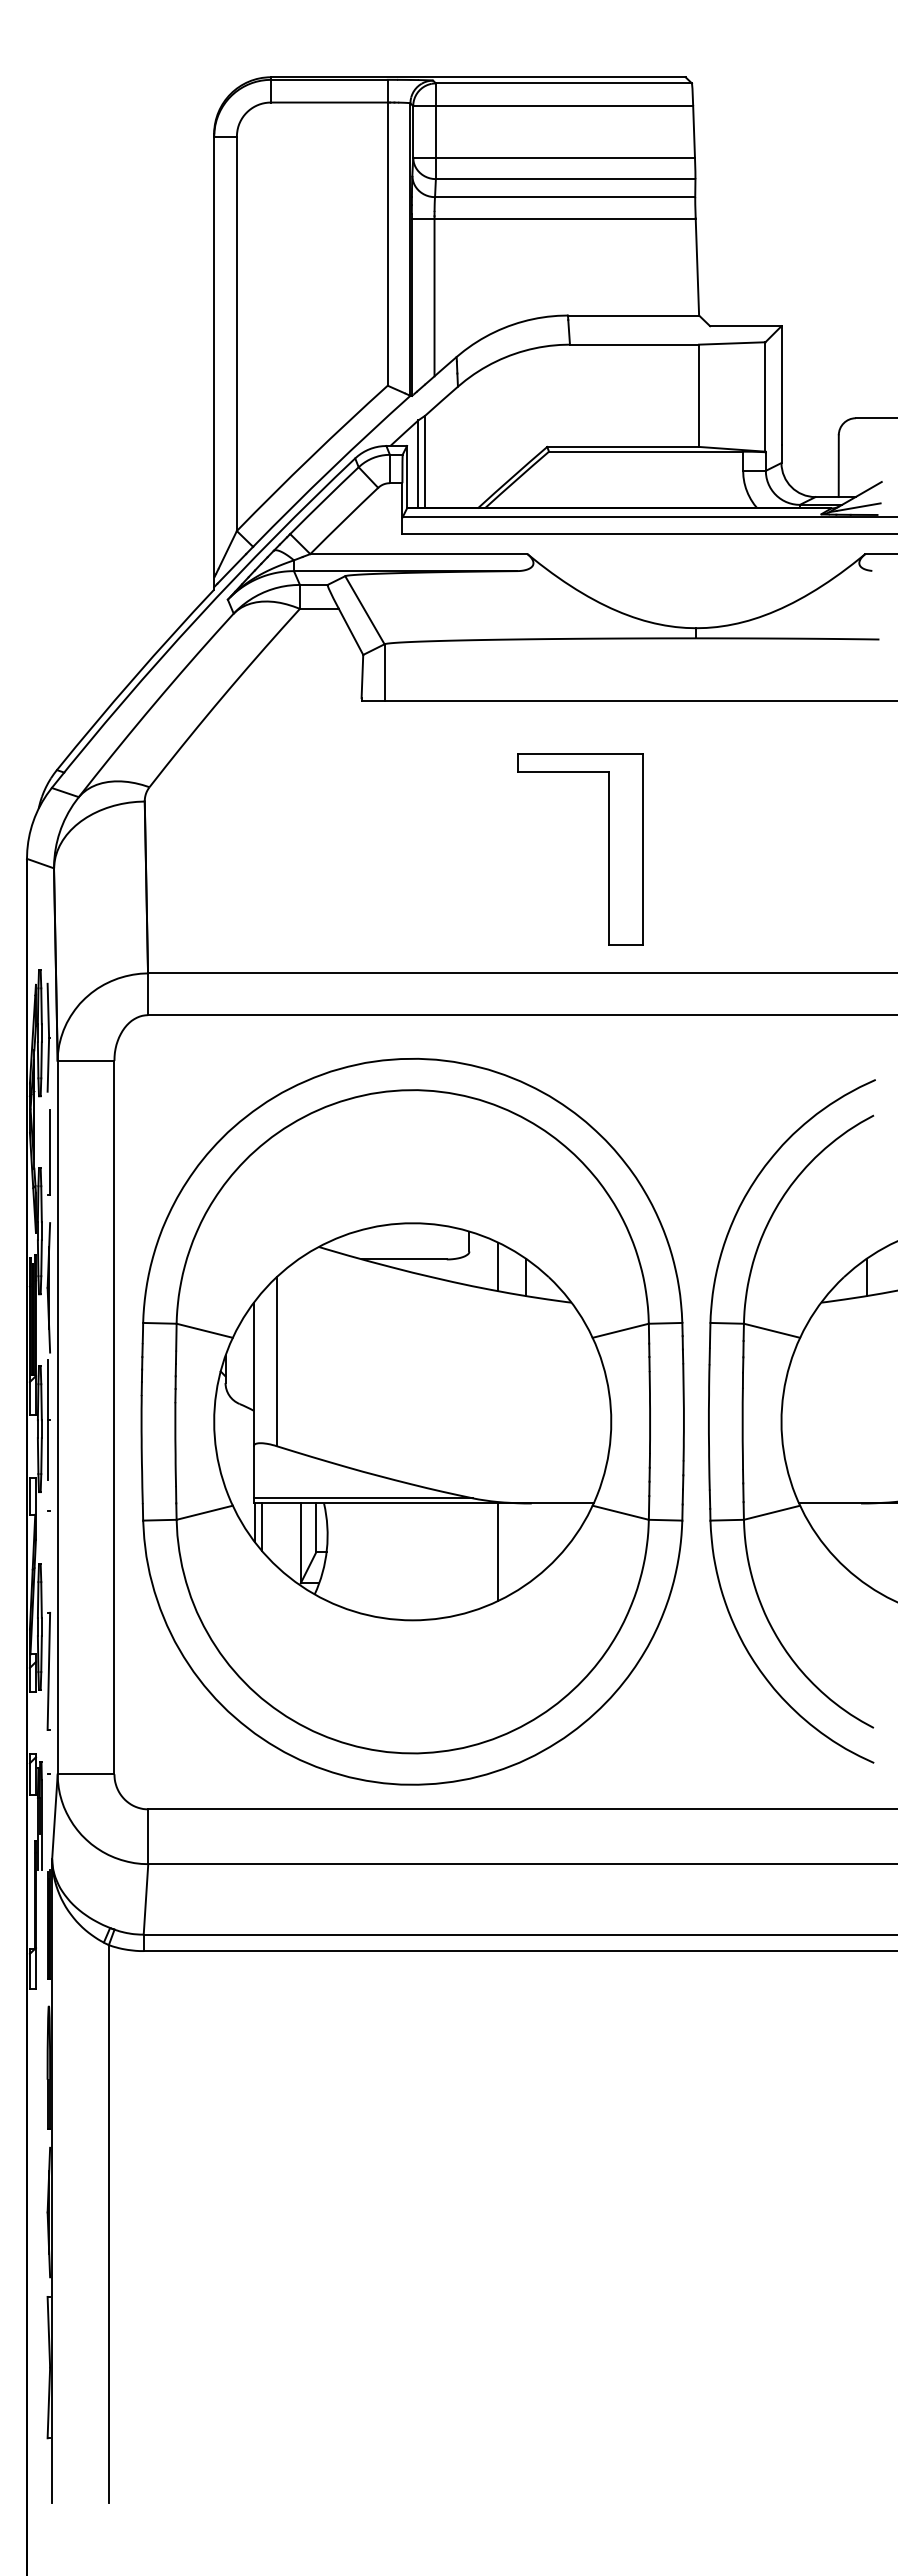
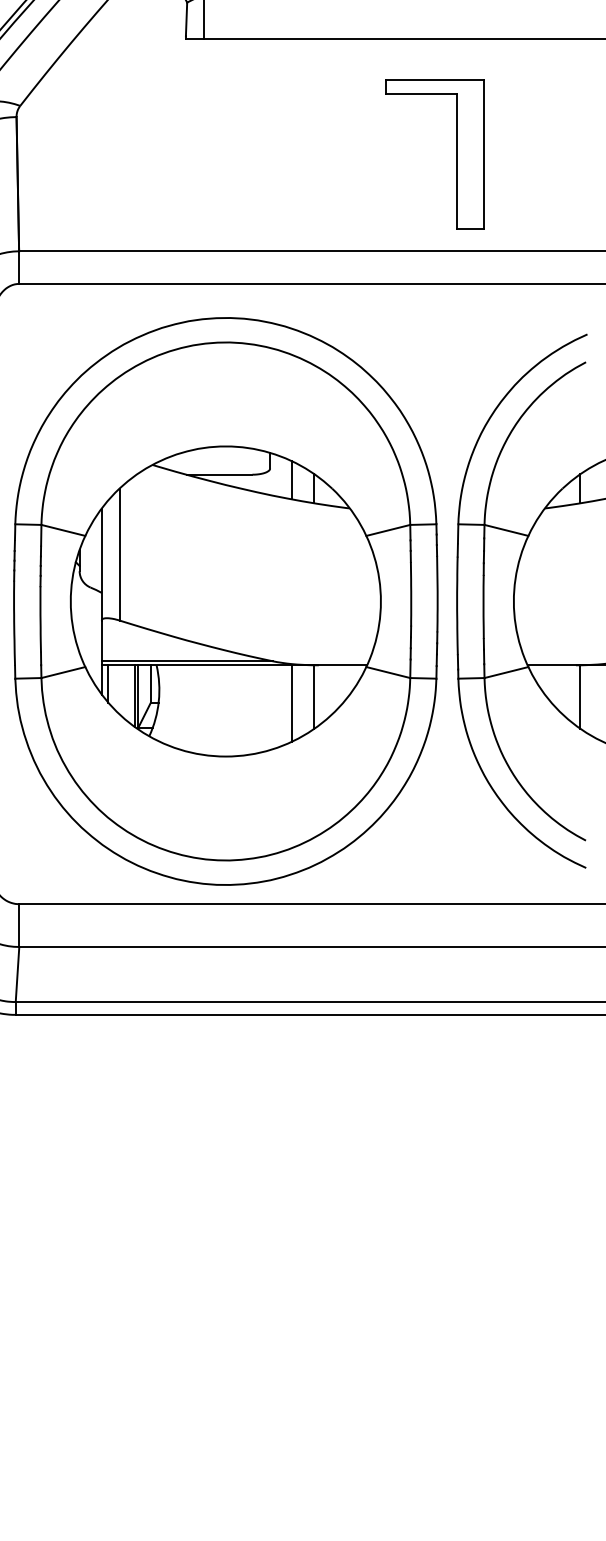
part: (608, 849) -> (456, 154), moved
line: (296, 1542) -> (135, 695), added
line: (526, 1543) -> (314, 696), added
line: (866, 1543) -> (580, 696), added

